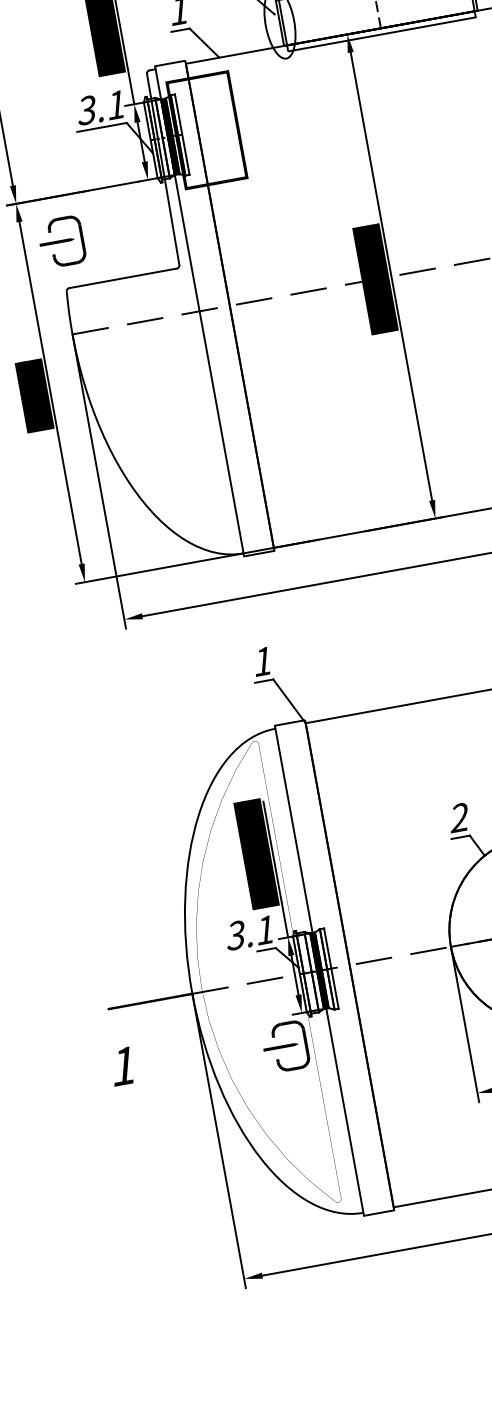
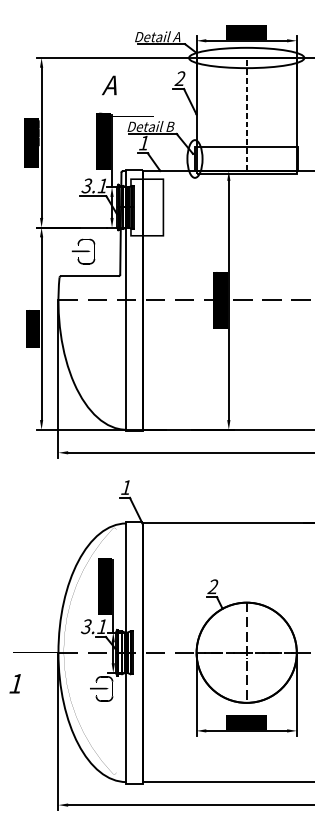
part: (61, 241) -> (83, 251), moved

